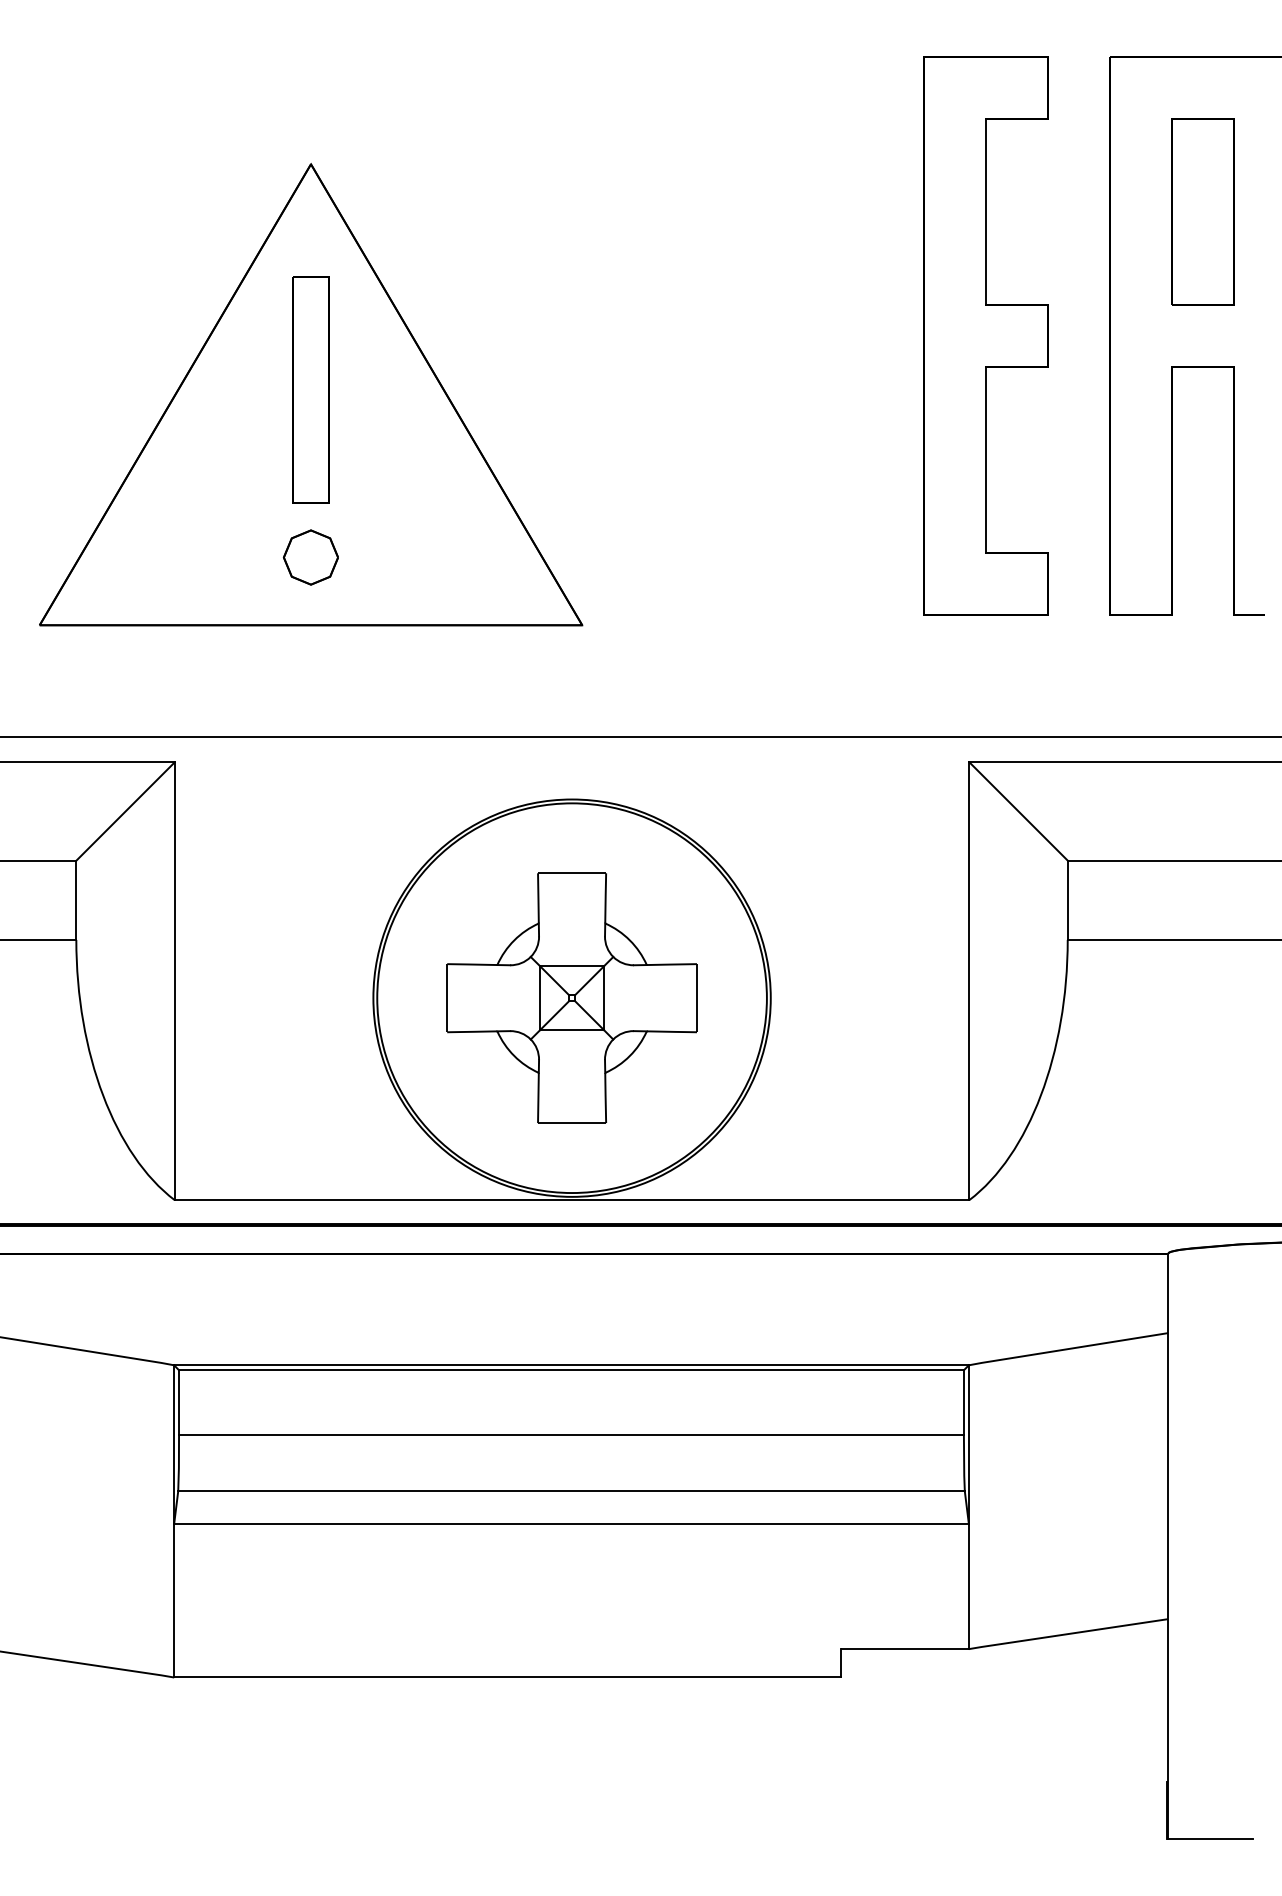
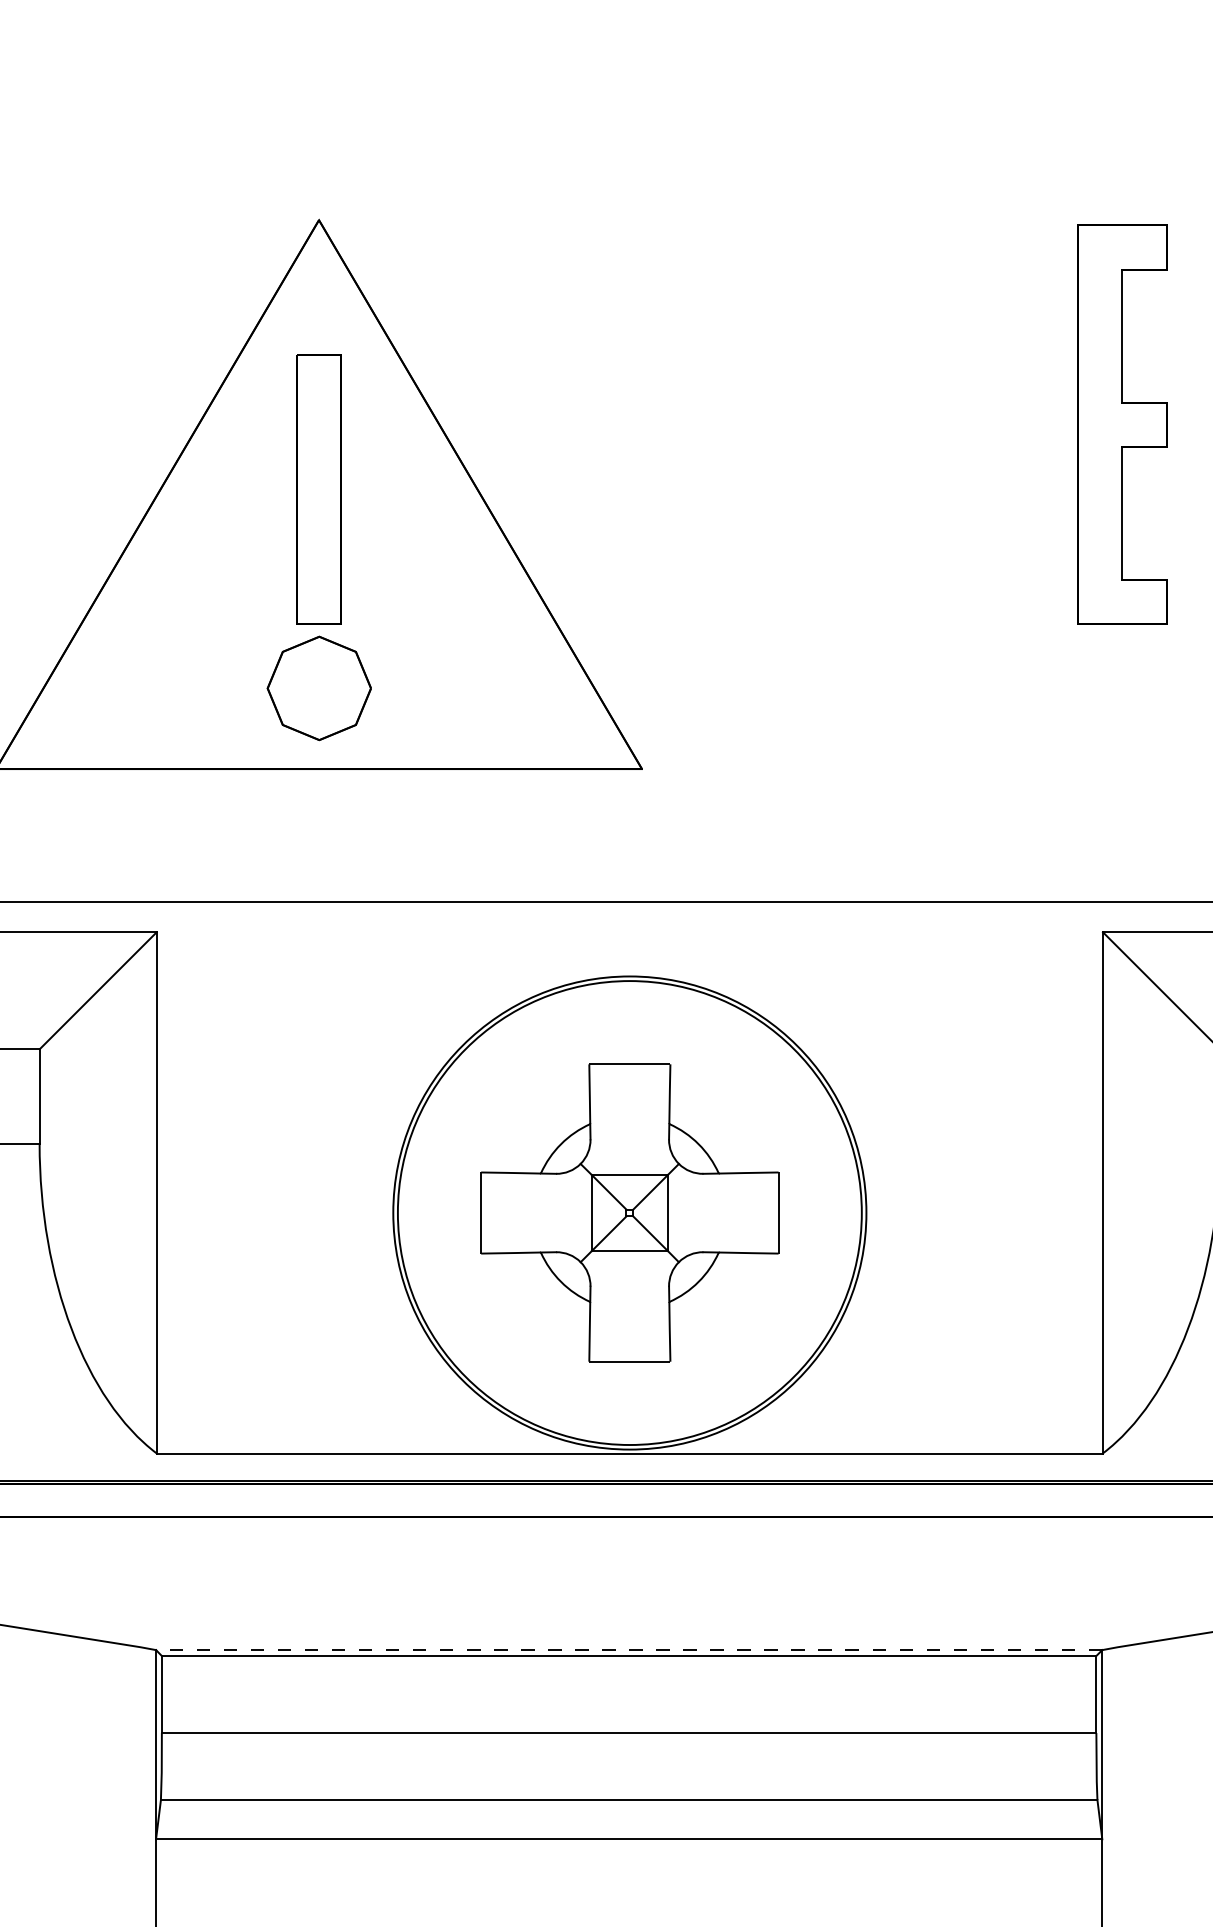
part: (985, 335) -> (1122, 424), size x0.6
part: (310, 557) -> (318, 688), size x1.6
line: (571, 1365) -> (629, 1650), solid -> dashed

